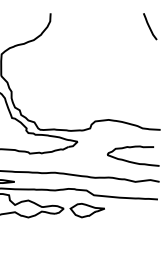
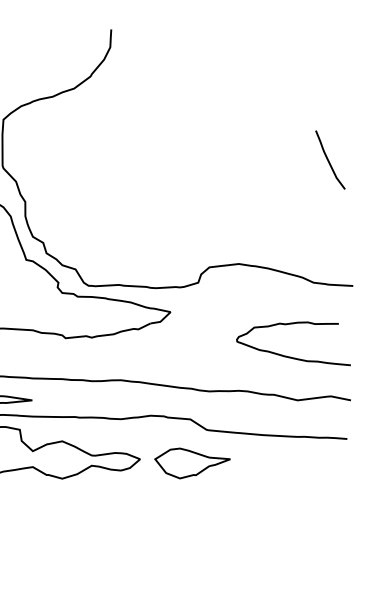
curve: (150, 26) -> (330, 159), moved

